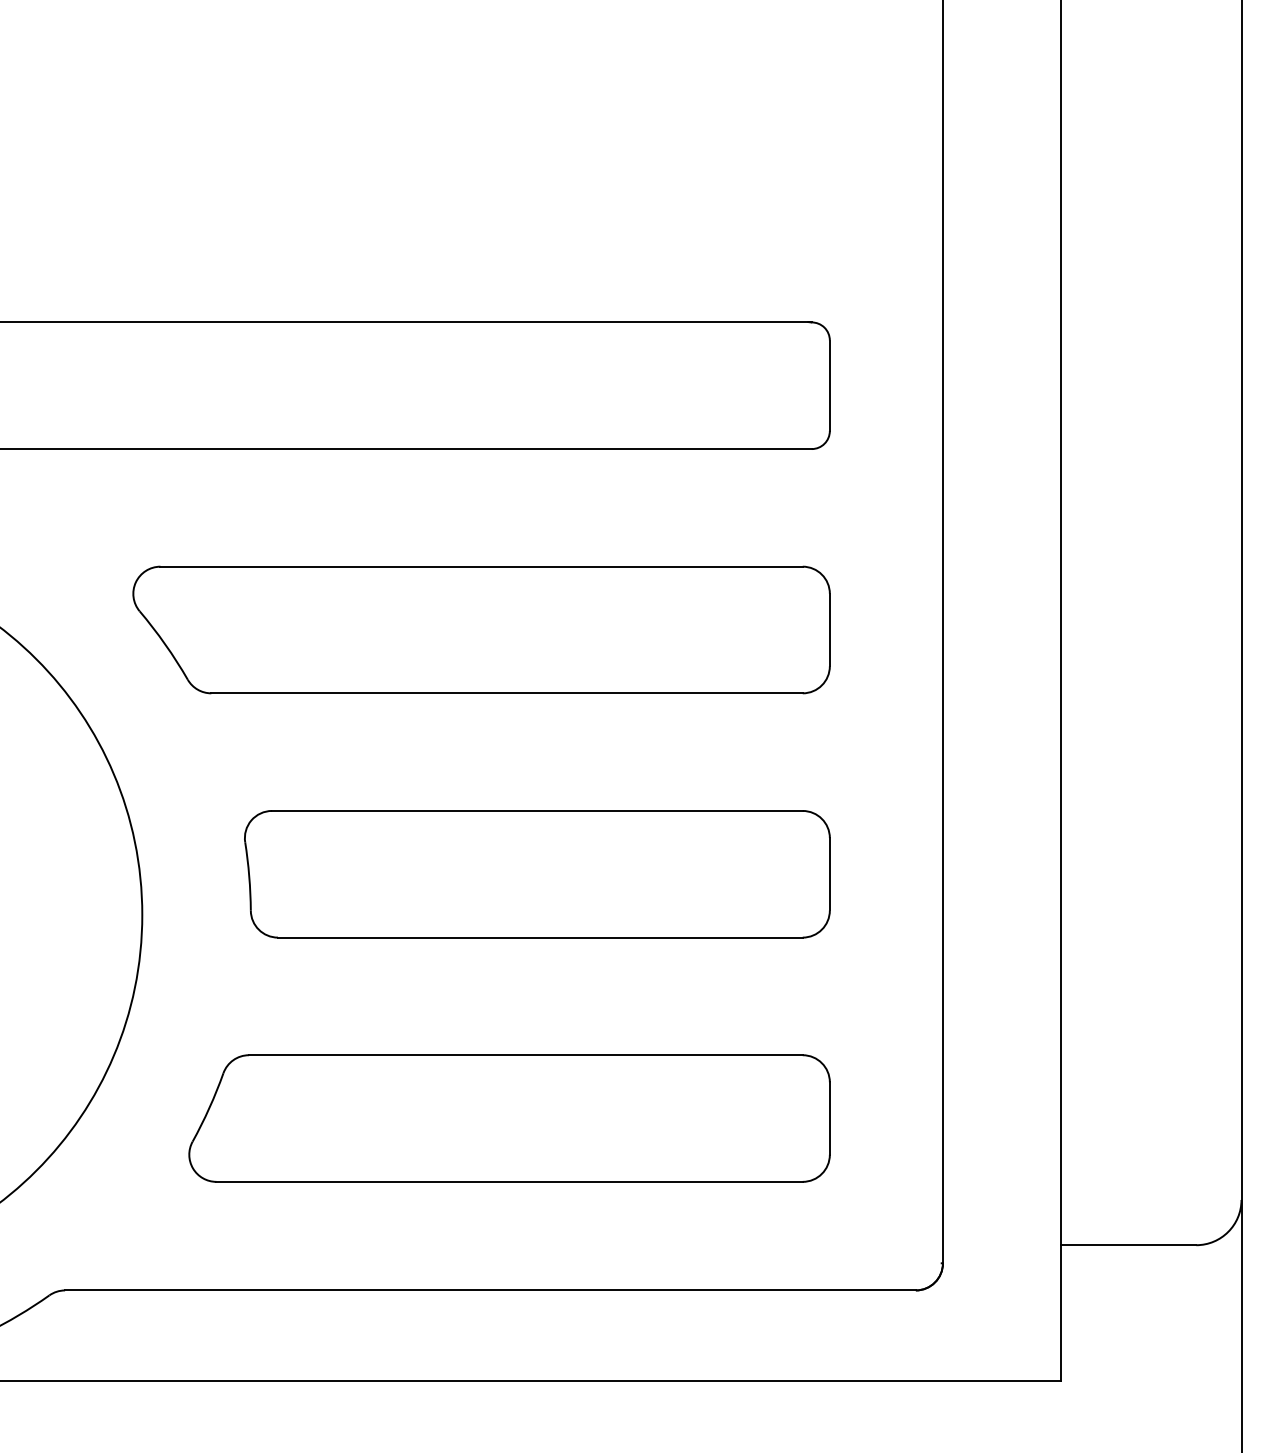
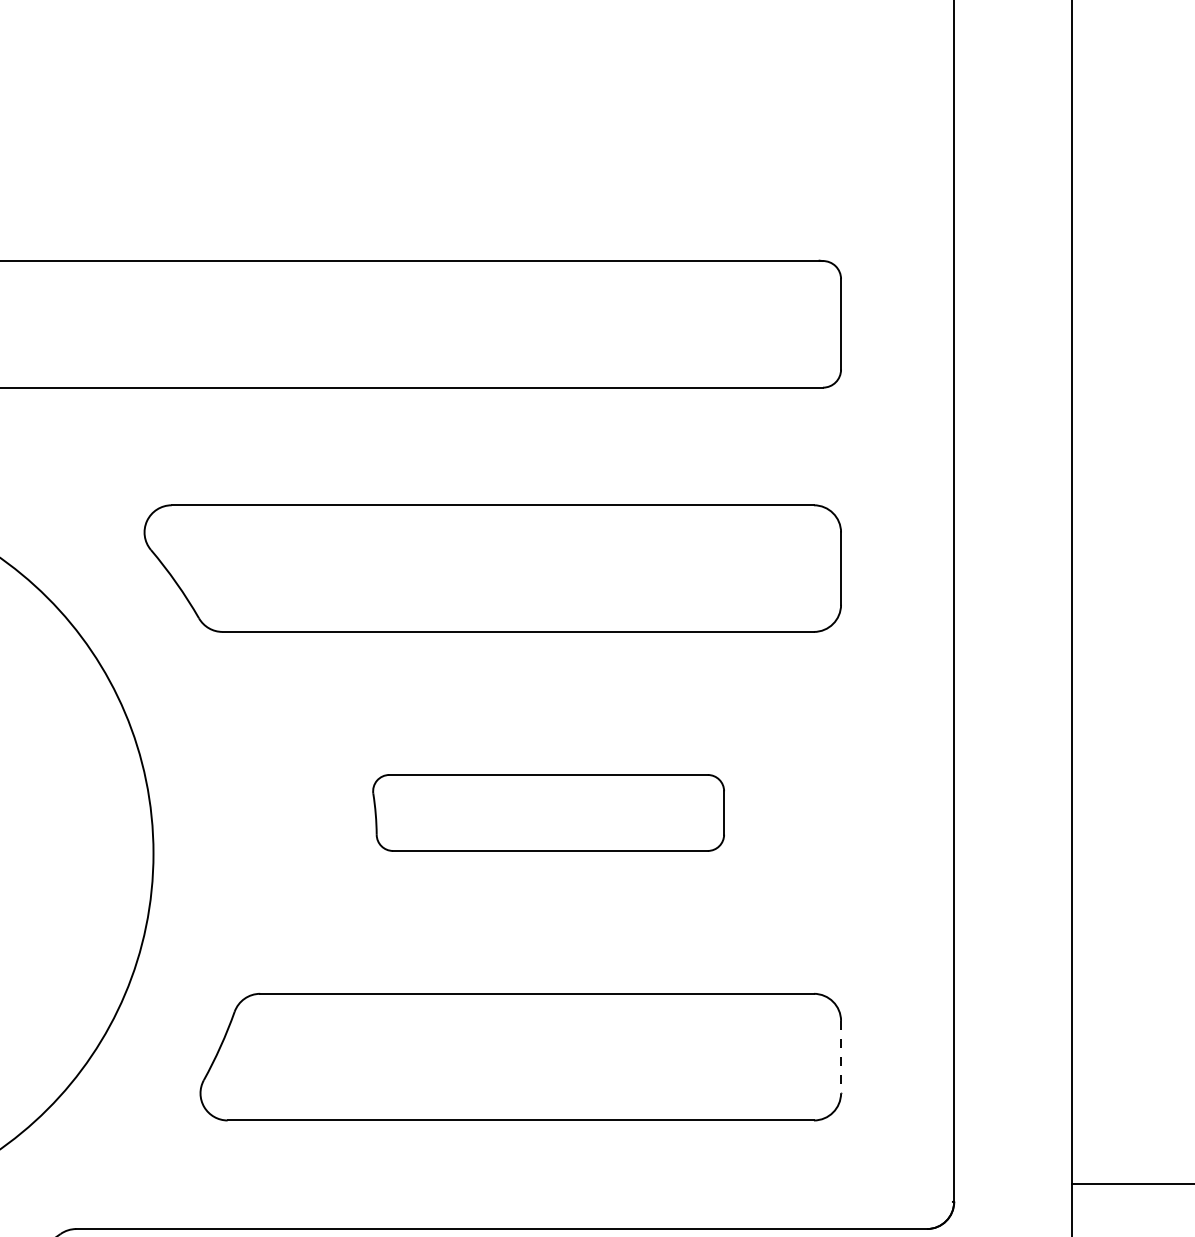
part: (537, 874) -> (548, 813), size x0.6
line: (829, 1119) -> (840, 1058), solid -> dashed

